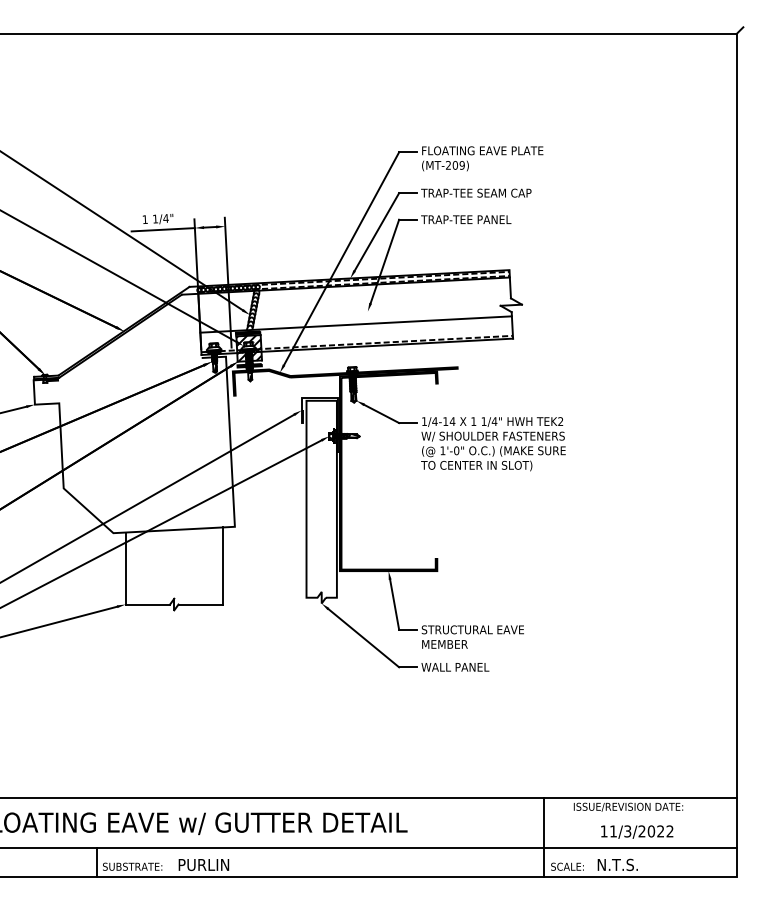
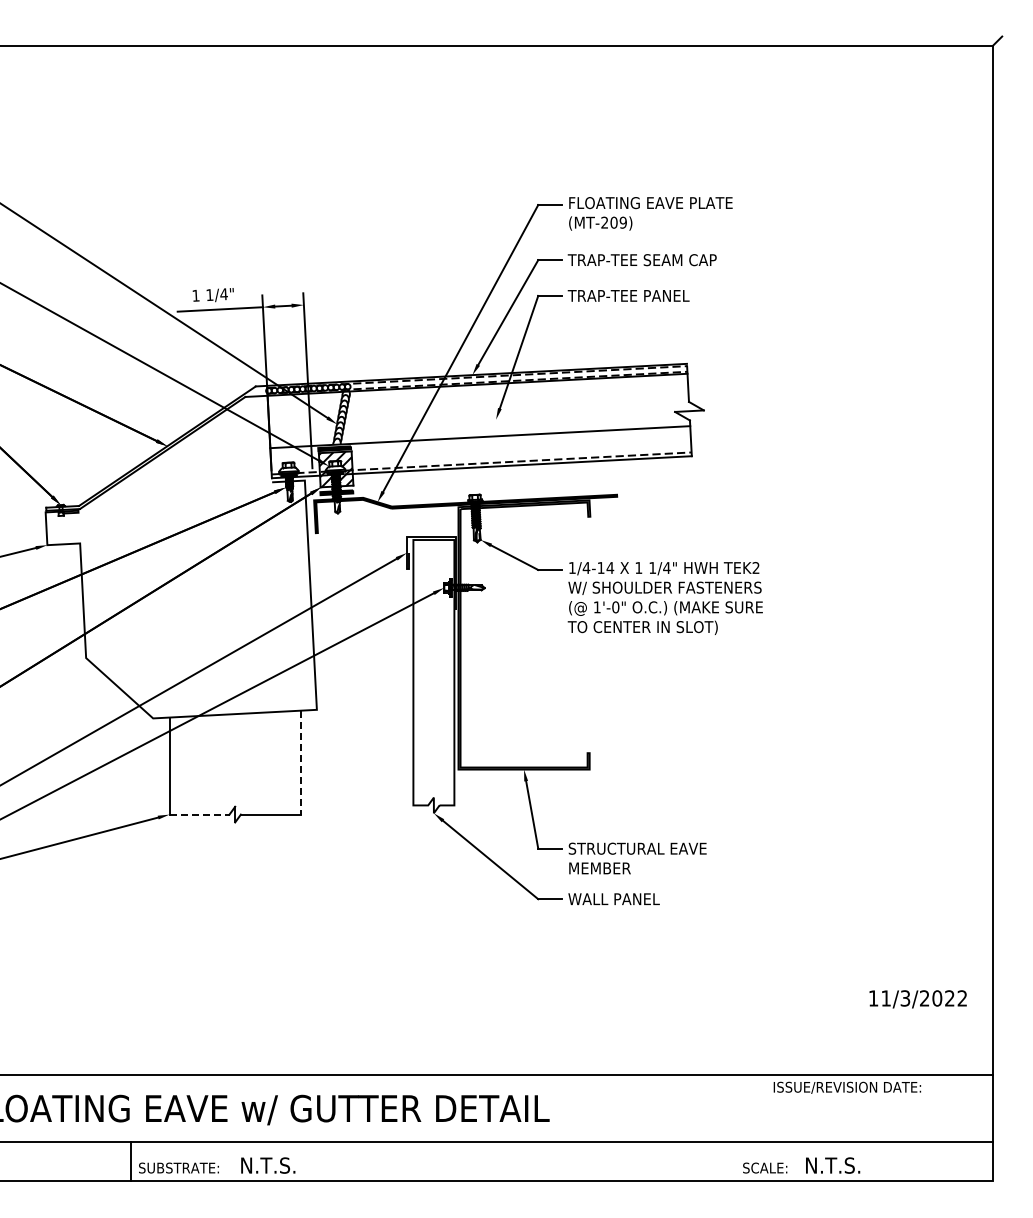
line: (222, 565) -> (300, 762), solid -> dashed
line: (147, 604) -> (199, 814), solid -> dashed
text: (636, 832) -> (917, 999), moved
line: (543, 837) -> (733, 1128), removed
text: (204, 864) -> (276, 1165), PURLIN -> N.T.S.

